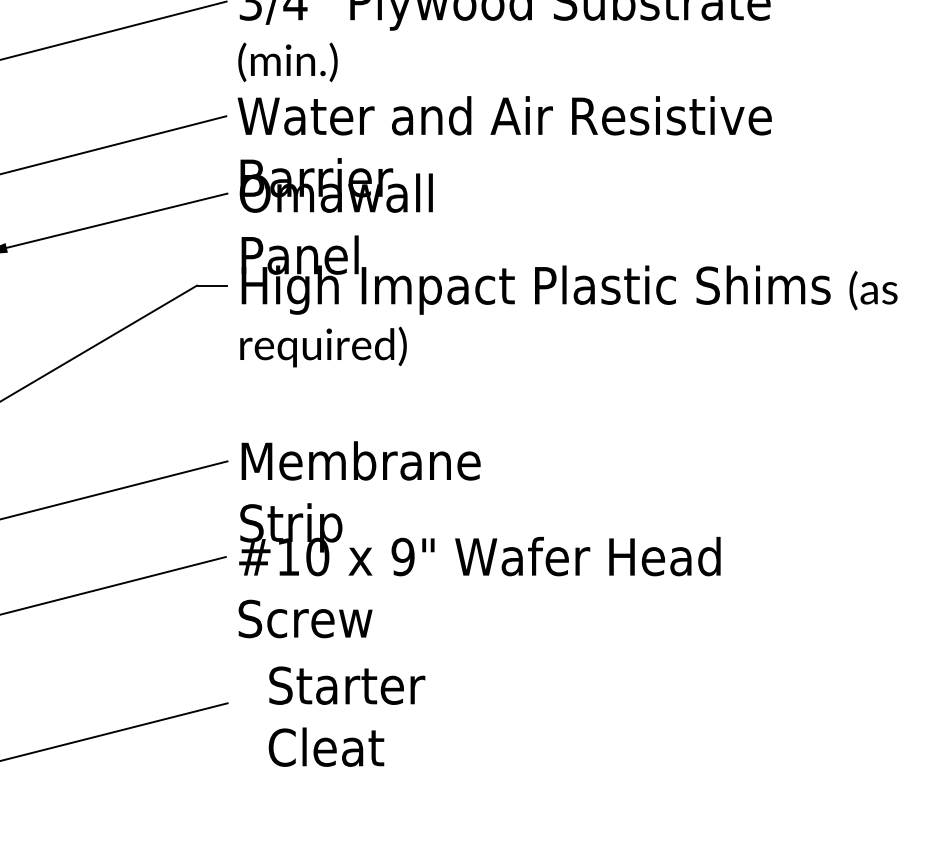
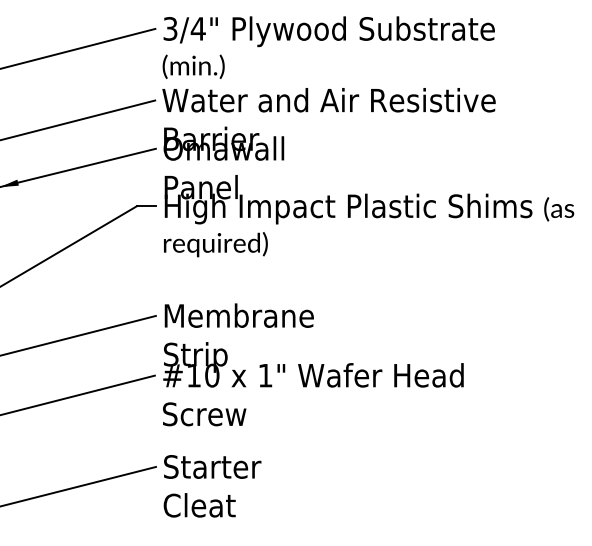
text: (403, 556) -> (265, 375), 9" -> 1"
text: (346, 716) -> (212, 486), moved

